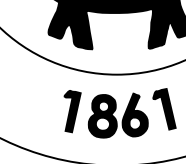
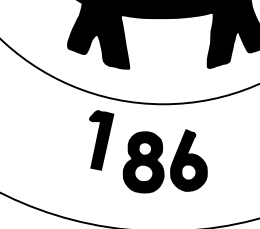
part: (164, 109) -> (229, 152), removed
part: (72, 111) -> (101, 140), moved

